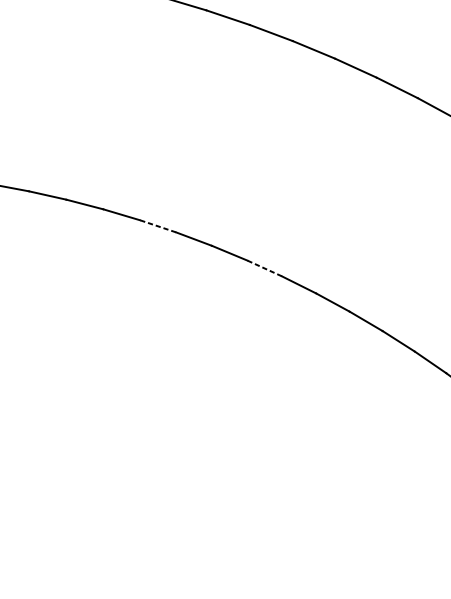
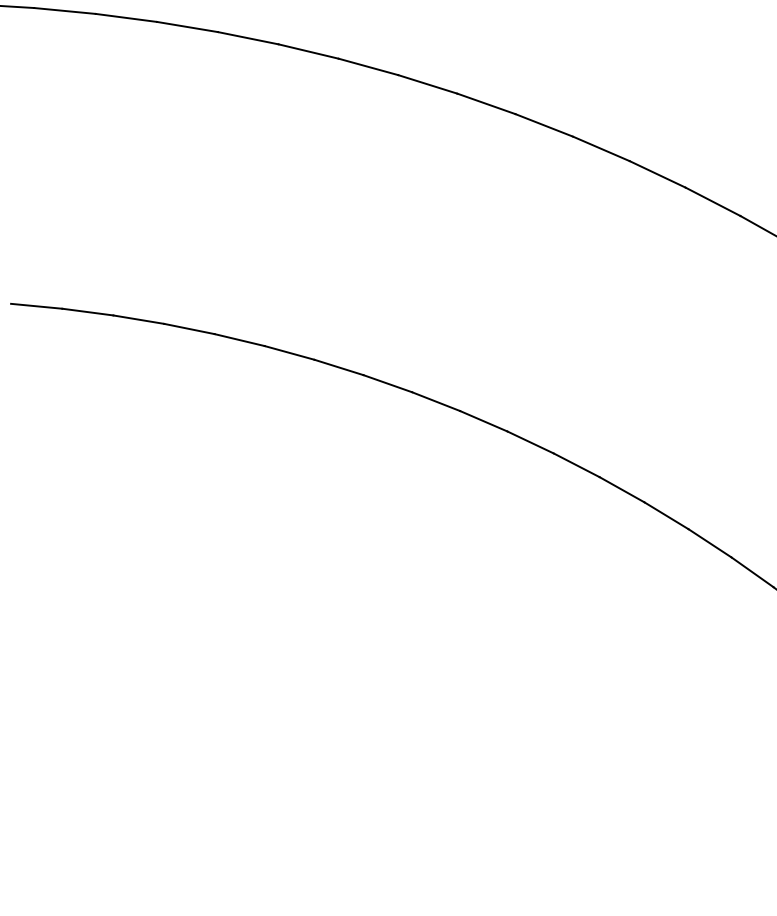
line: (158, 226) -> (436, 401), dashed -> solid
line: (264, 268) -> (576, 465), dashed -> solid

